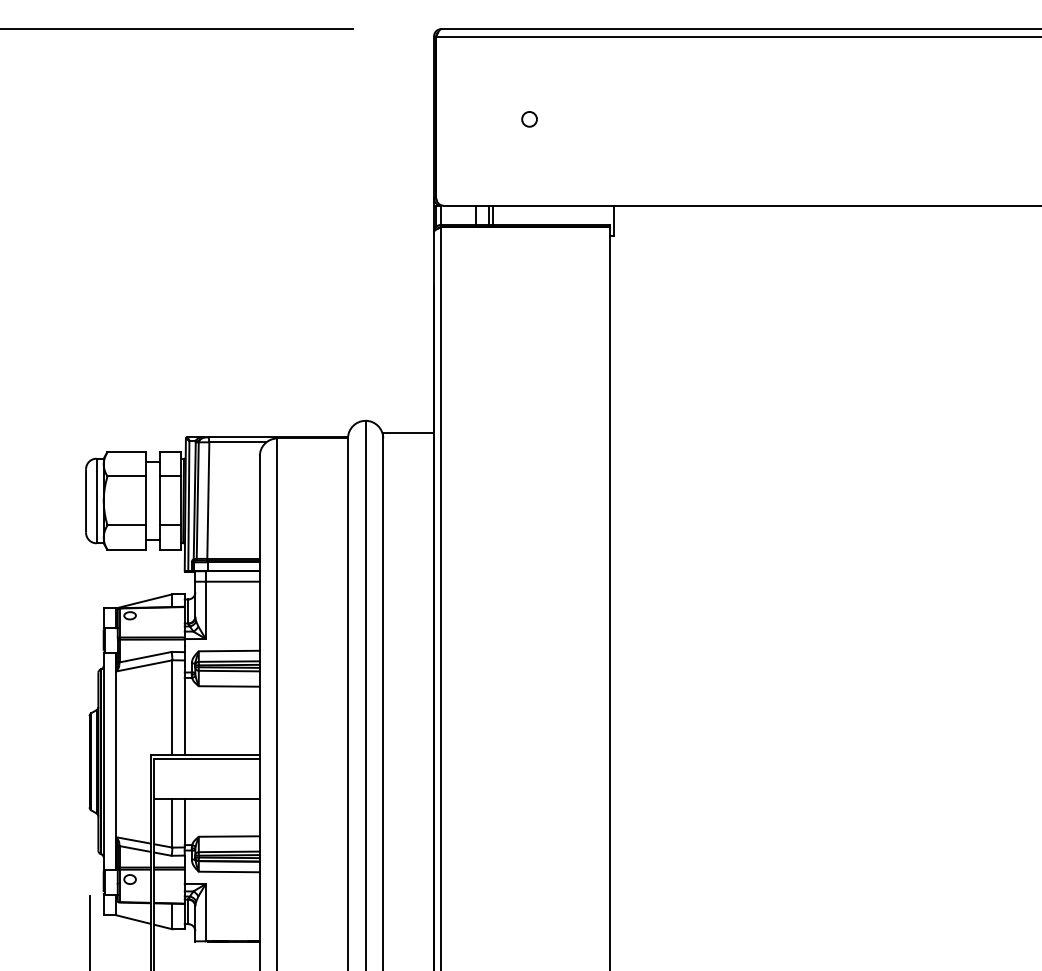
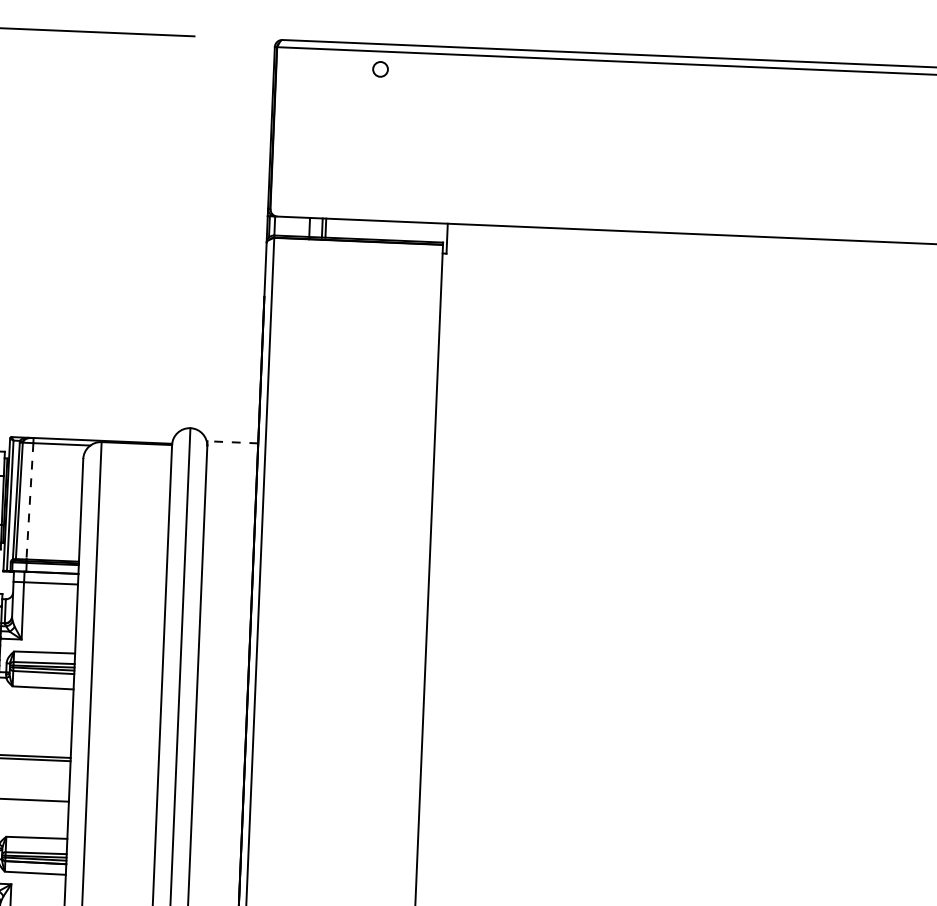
circle: (529, 119) -> (380, 69), moved
line: (408, 433) -> (232, 442), solid -> dashed
line: (208, 501) -> (30, 502), solid -> dashed

